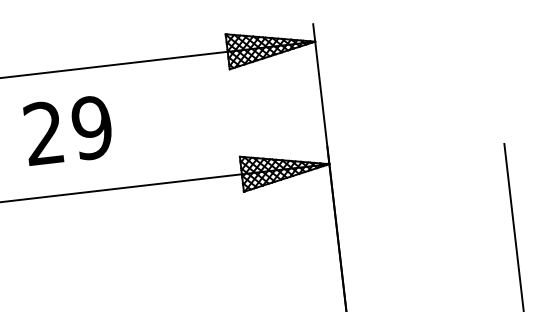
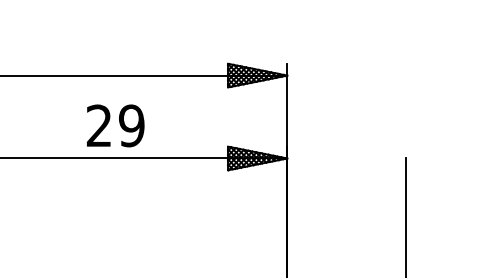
text: (68, 130) -> (115, 125), moved

